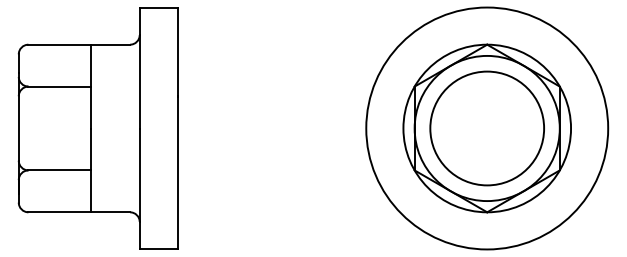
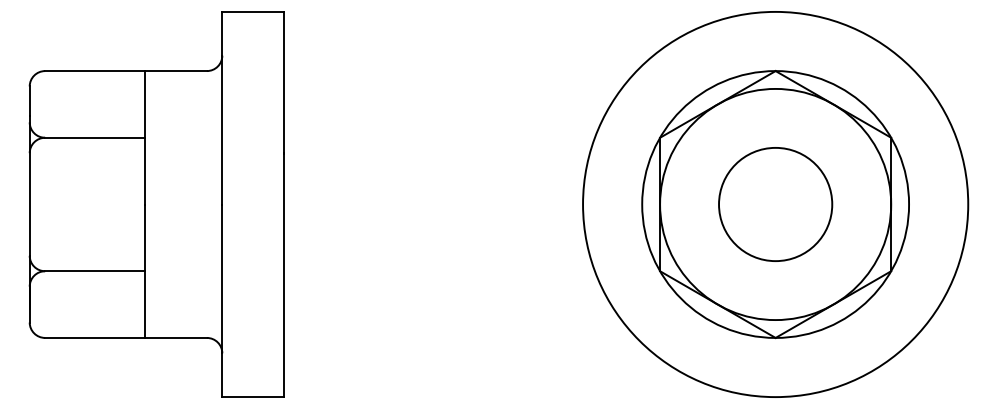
circle: (486, 128) -> (774, 204), size x0.62

